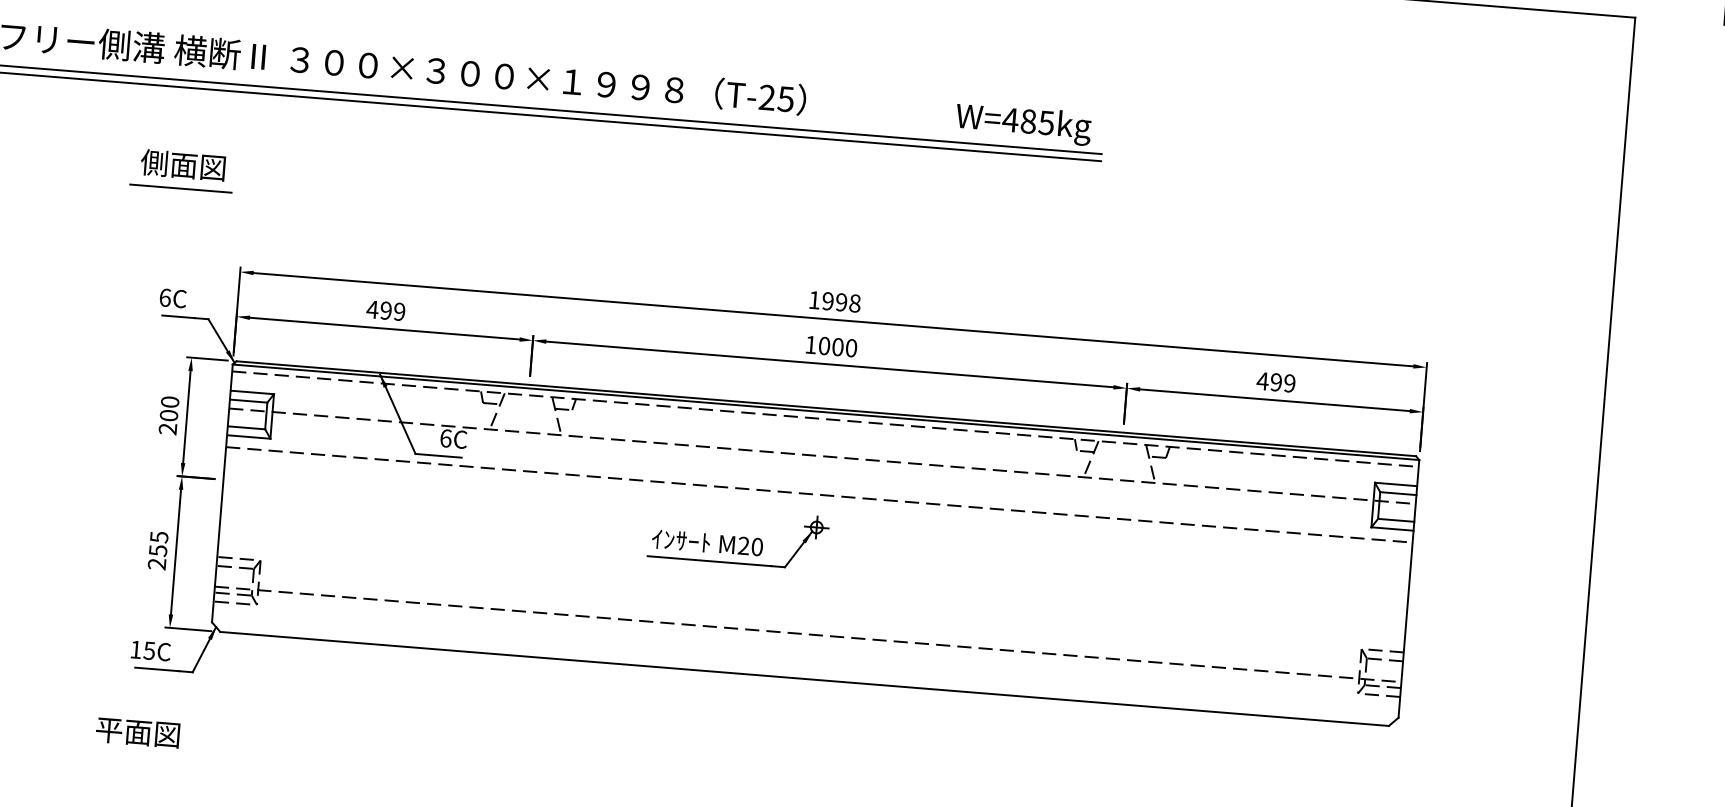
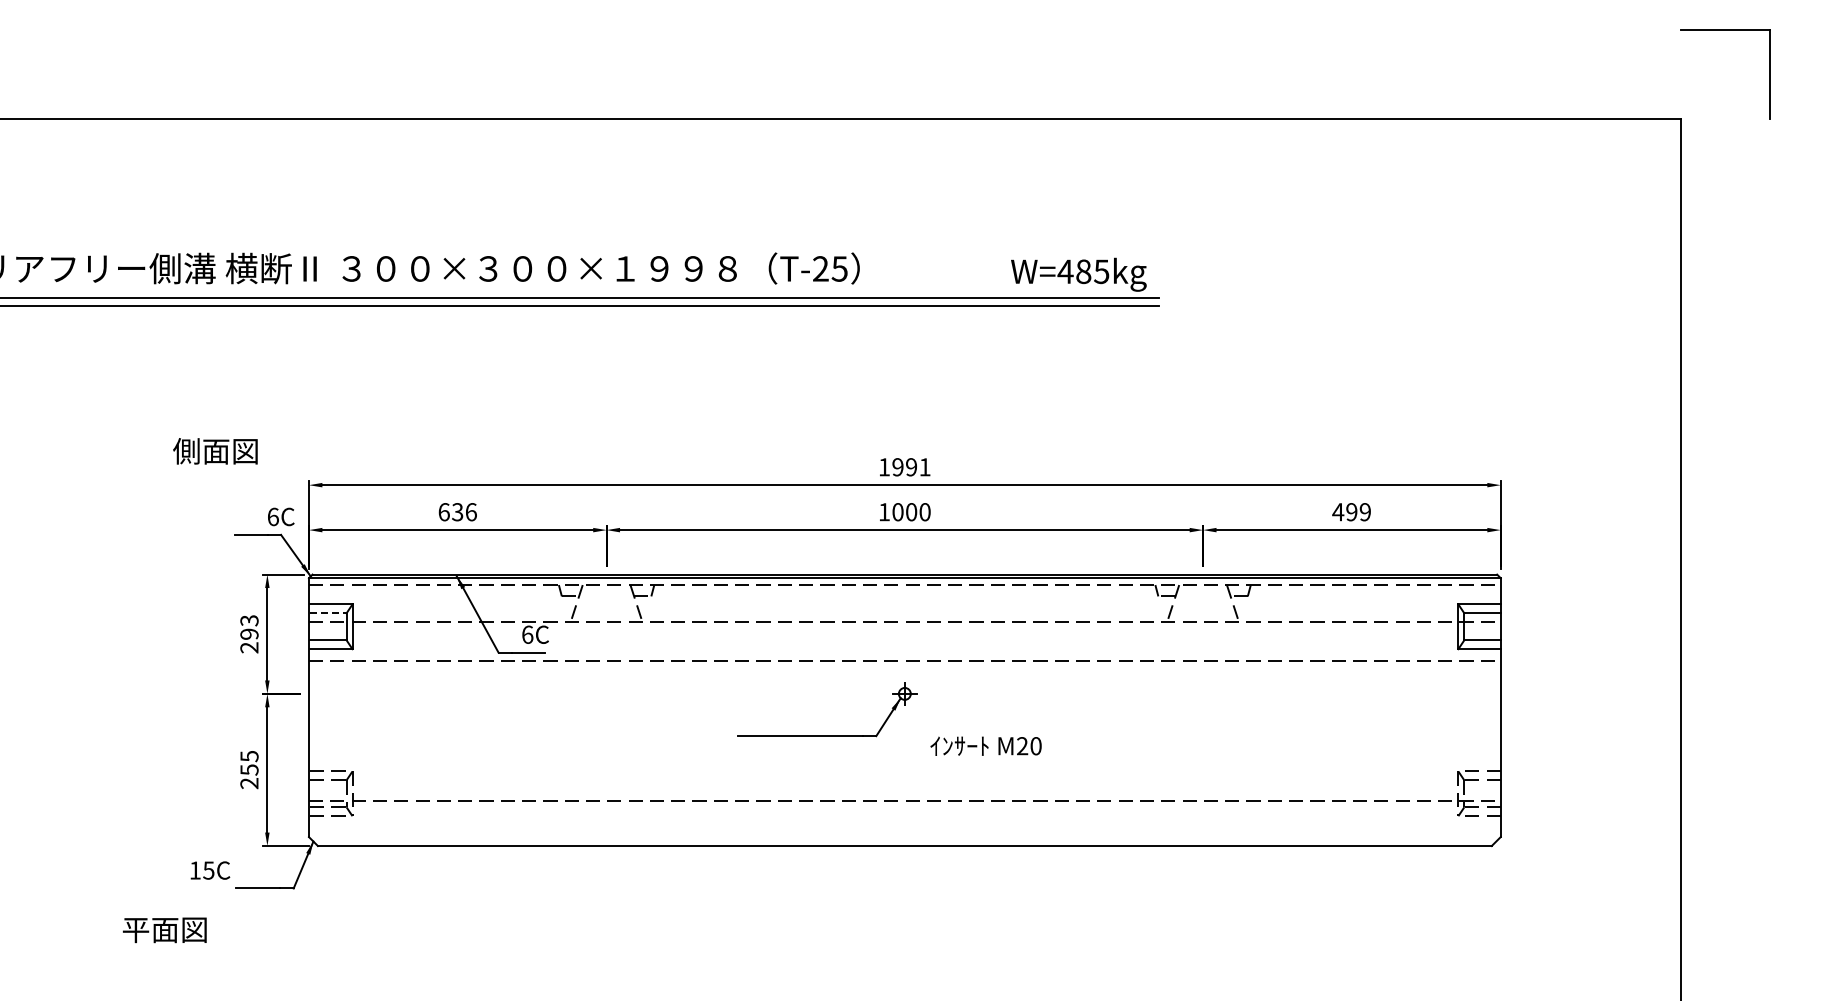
text: (183, 165) -> (215, 451), moved
line: (180, 188) -> (242, 406), removed
text: (173, 297) -> (281, 516), moved
text: (854, 303) -> (924, 467), 1998 -> 1991
text: (385, 311) -> (457, 512), 499 -> 636
line: (249, 401) -> (328, 613), solid -> dashed
text: (169, 408) -> (249, 627), 200 -> 293
text: (706, 542) -> (985, 745), moved
text: (151, 650) -> (210, 870), moved
text: (137, 732) -> (164, 930), moved

